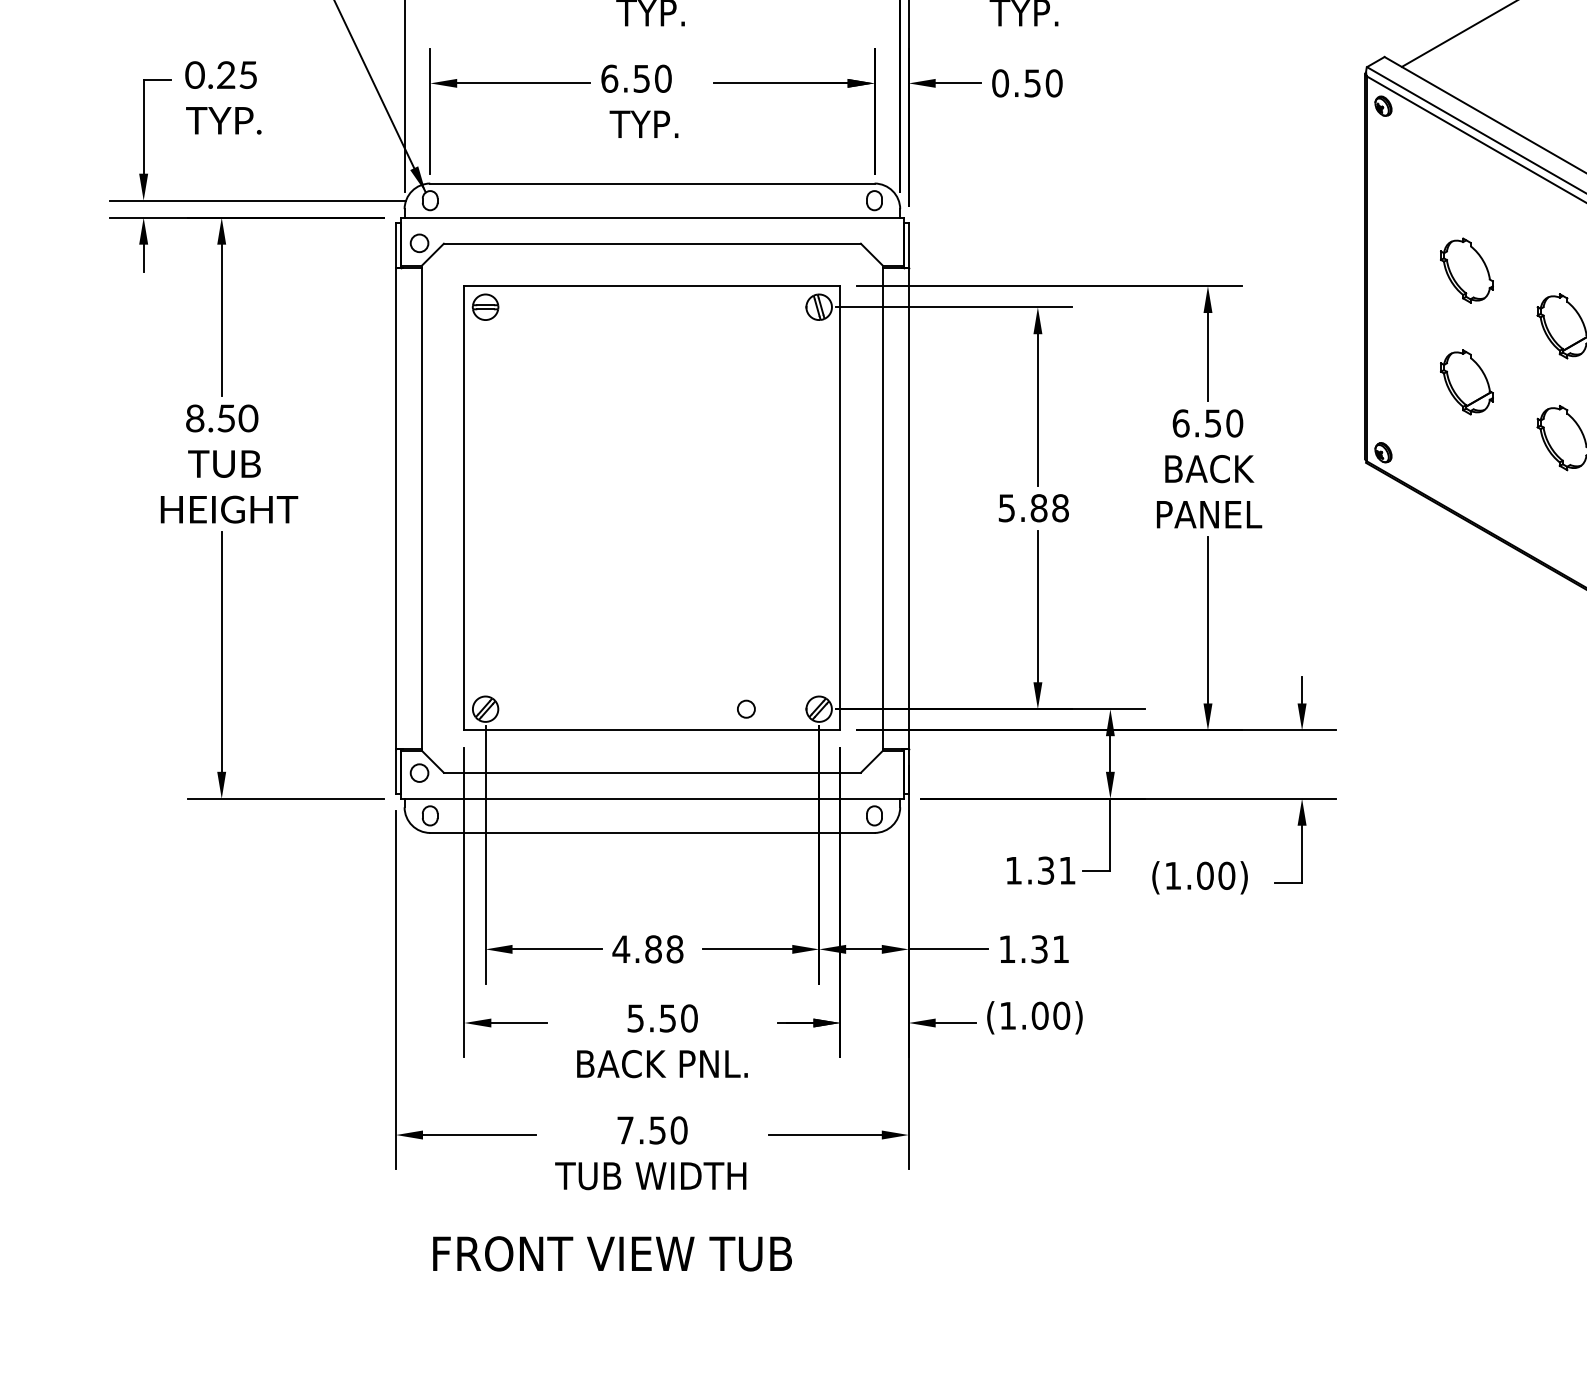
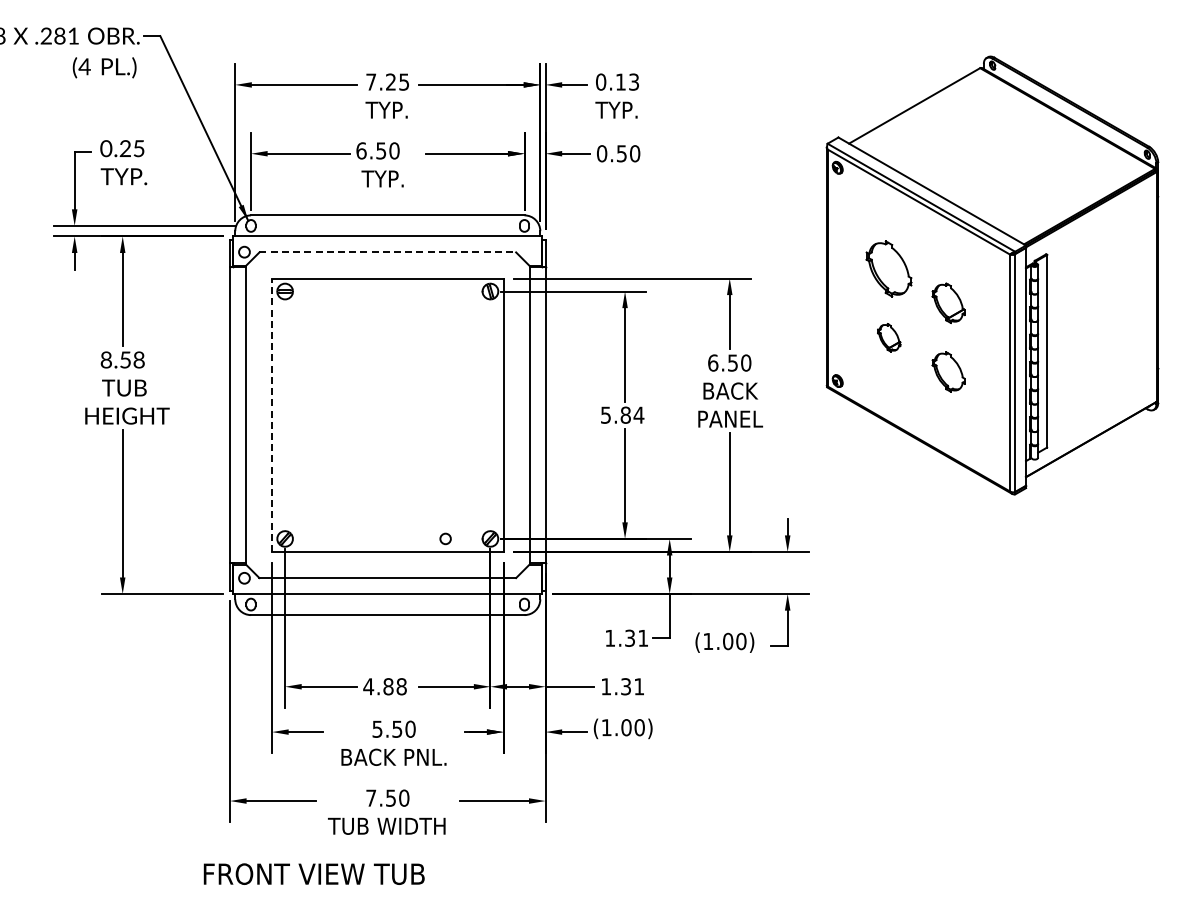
line: (653, 243) -> (388, 252), solid -> dashed
part: (1467, 269) -> (889, 268), size x1.4
part: (1467, 381) -> (889, 337), size x0.7
text: (248, 419) -> (139, 360), 8.50 -> 8.58
text: (1059, 507) -> (638, 414), 5.88 -> 5.84
line: (465, 508) -> (272, 415), solid -> dashed
text: (611, 1252) -> (313, 873), moved

